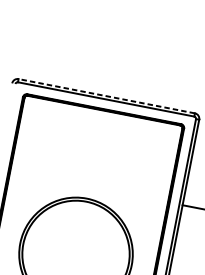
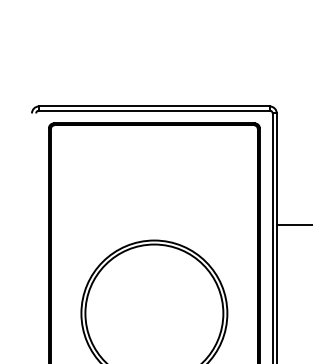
line: (106, 96) -> (153, 106), dashed -> solid

